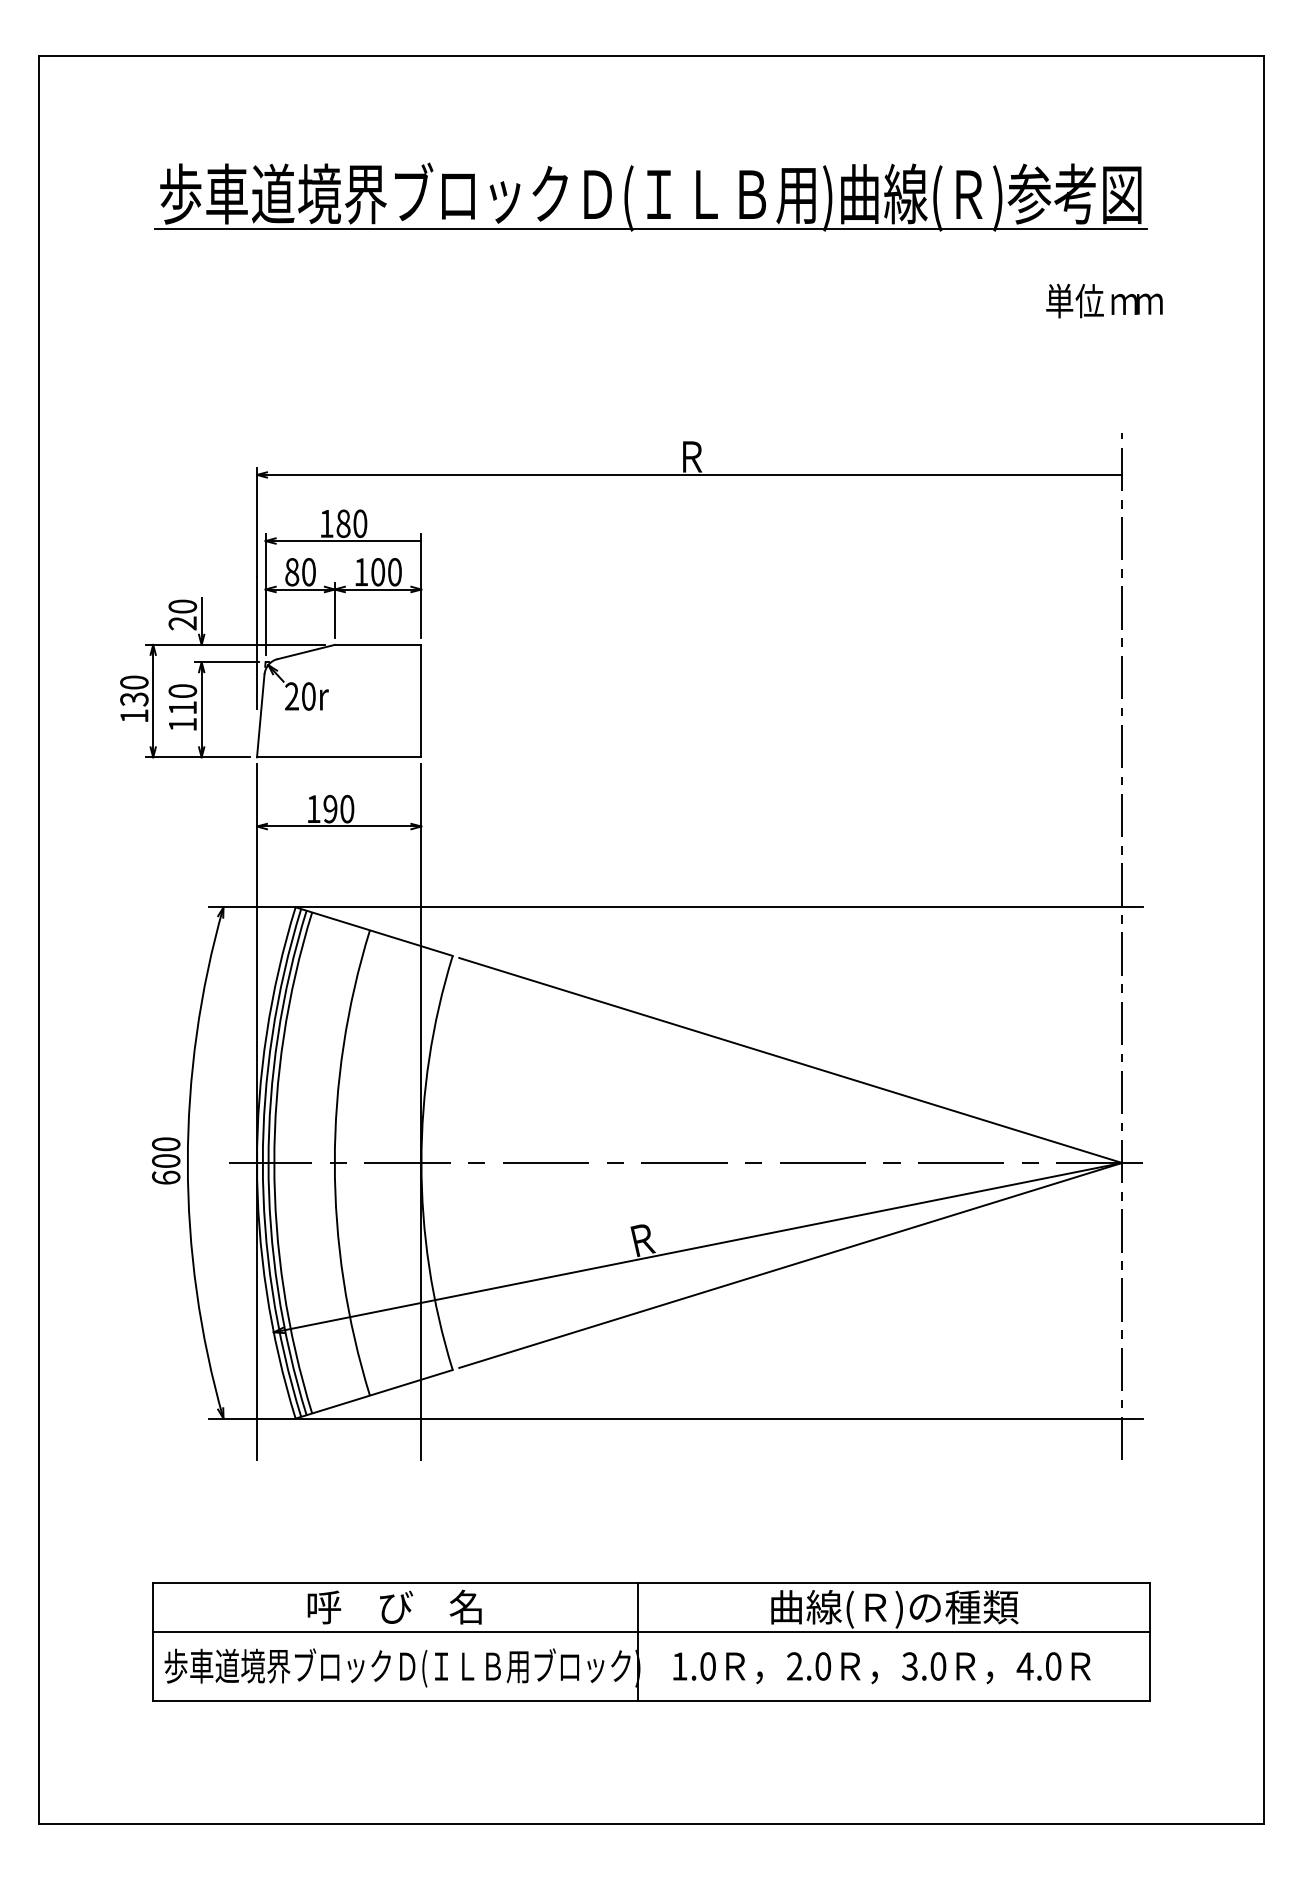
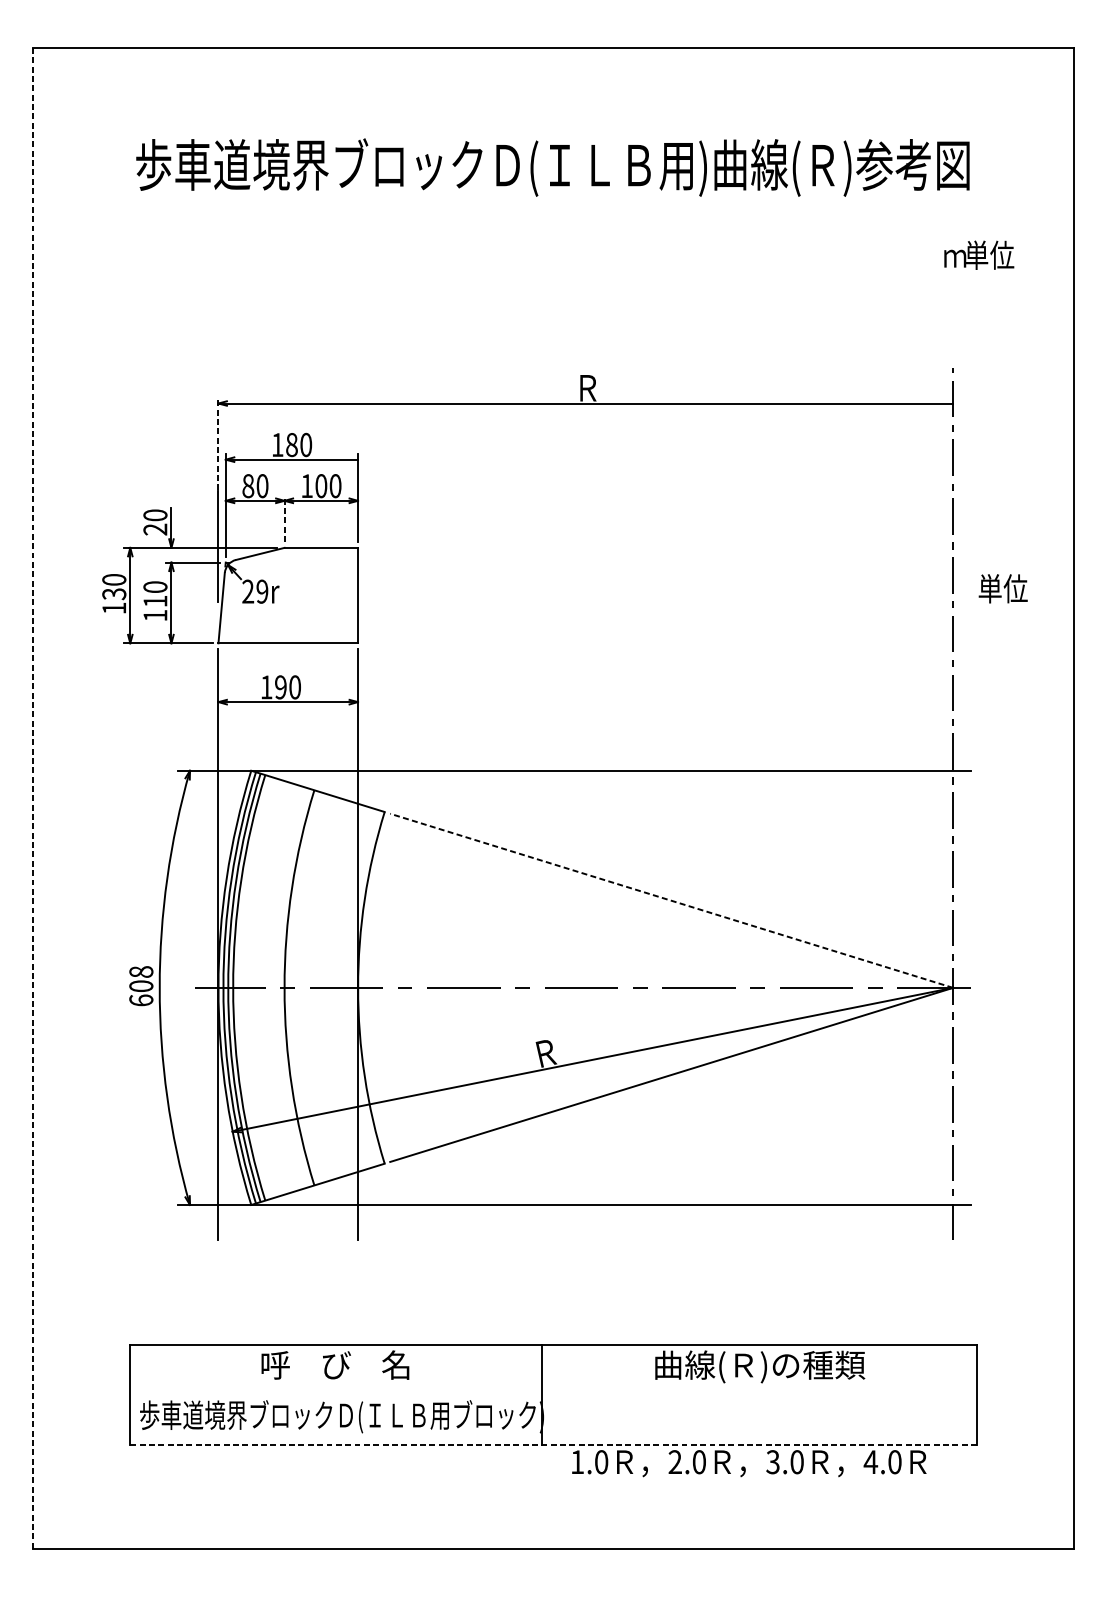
line: (650, 229) -> (552, 195), removed
text: (1074, 300) -> (1002, 588), moved
text: (1165, 300) -> (990, 255), ｍ -> 単位
line: (257, 522) -> (218, 443), solid -> dashed
line: (334, 610) -> (284, 518), solid -> dashed
text: (308, 696) -> (262, 591), 20r -> 29r
line: (39, 940) -> (33, 798), solid -> dashed
line: (790, 1060) -> (671, 900), solid -> dashed
text: (166, 1144) -> (141, 972), 600 -> 608
line: (651, 1631) -> (553, 1385), removed
text: (881, 1668) -> (748, 1463), moved
line: (651, 1701) -> (553, 1445), solid -> dashed

